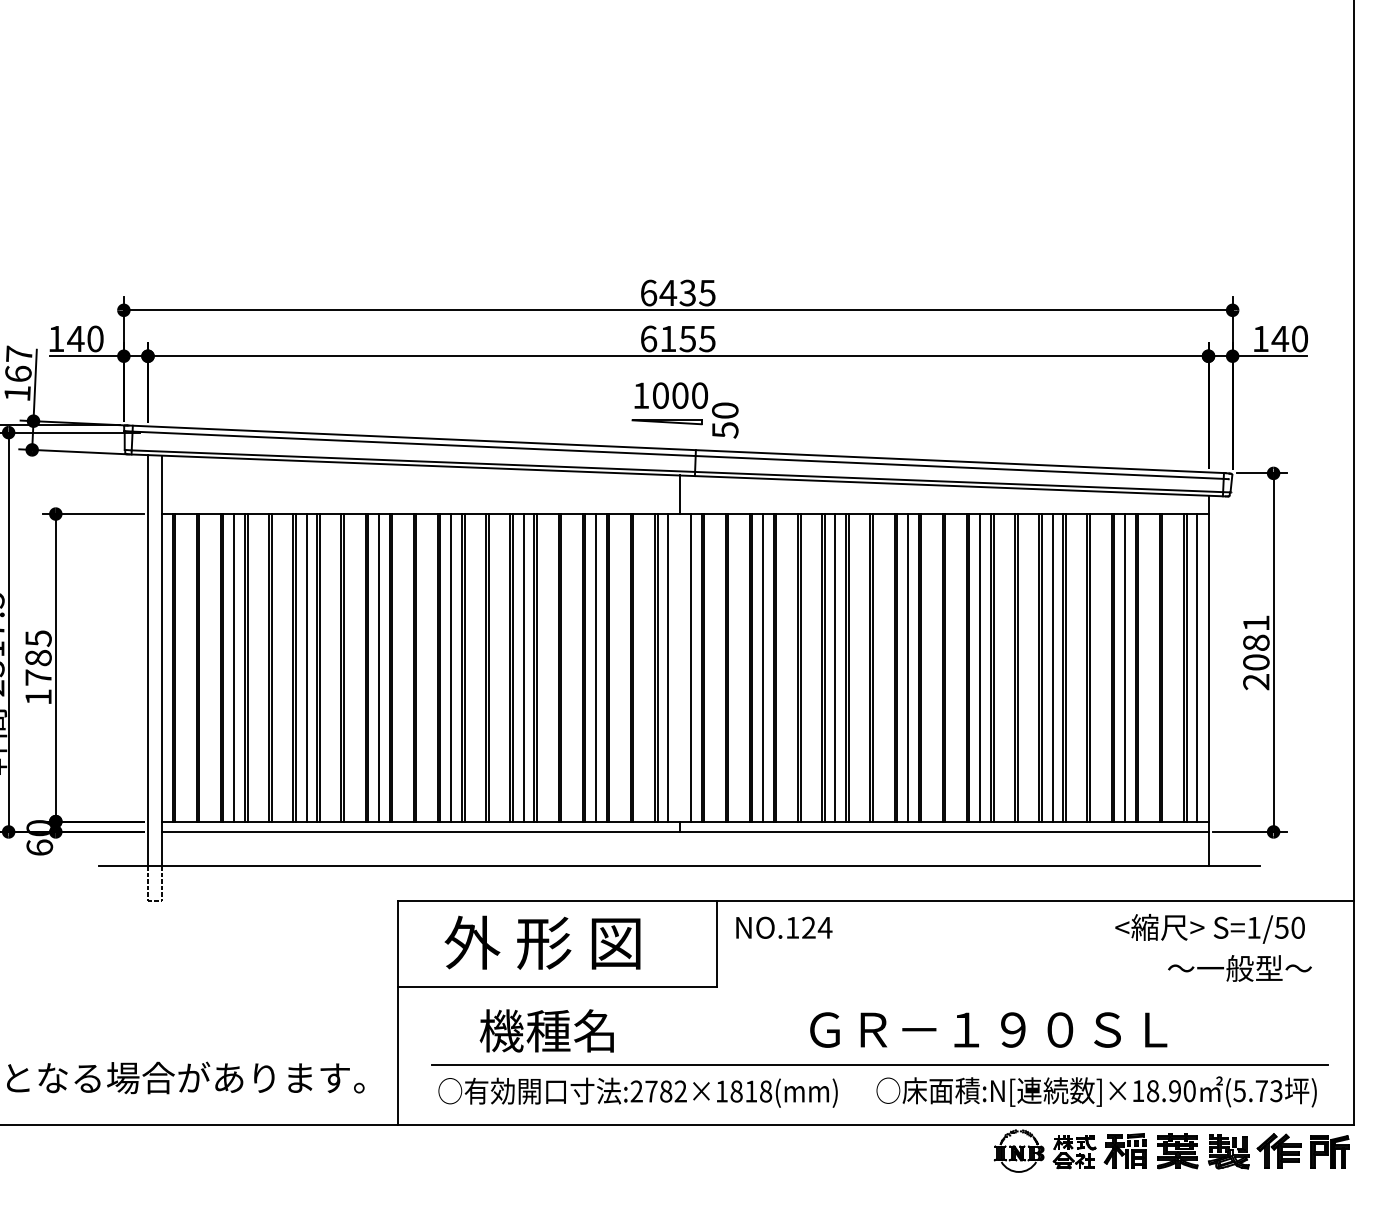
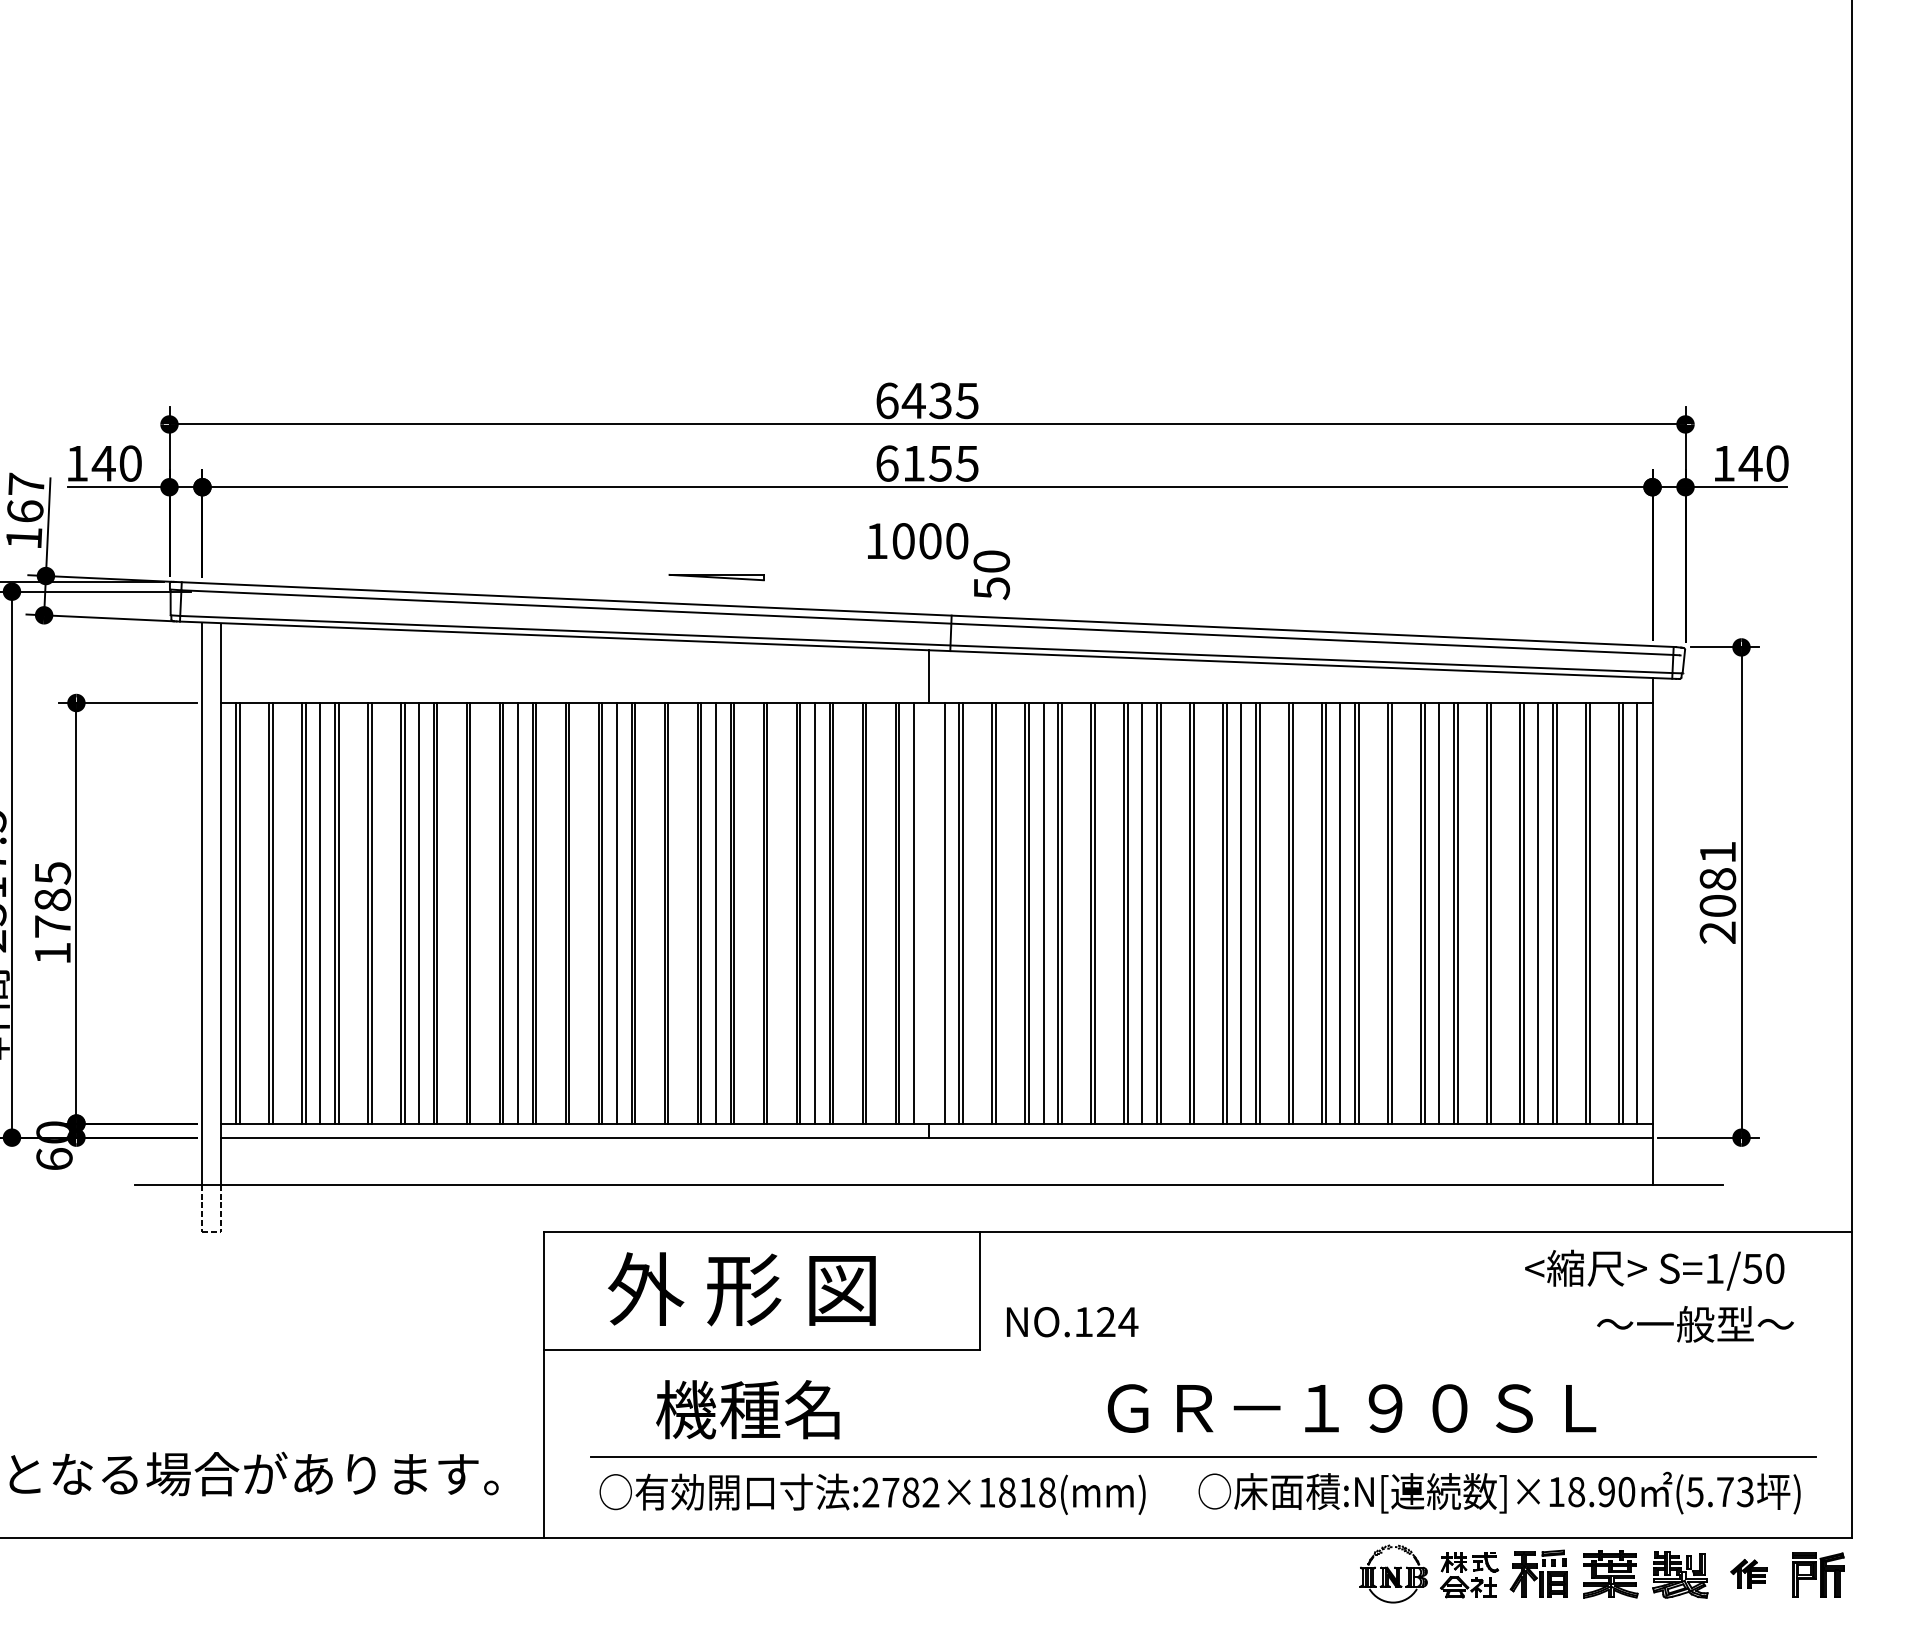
part: (666, 422) -> (715, 577), moved
text: (784, 927) -> (1072, 1321), moved
part: (1278, 1150) -> (1748, 1573), size x0.6

